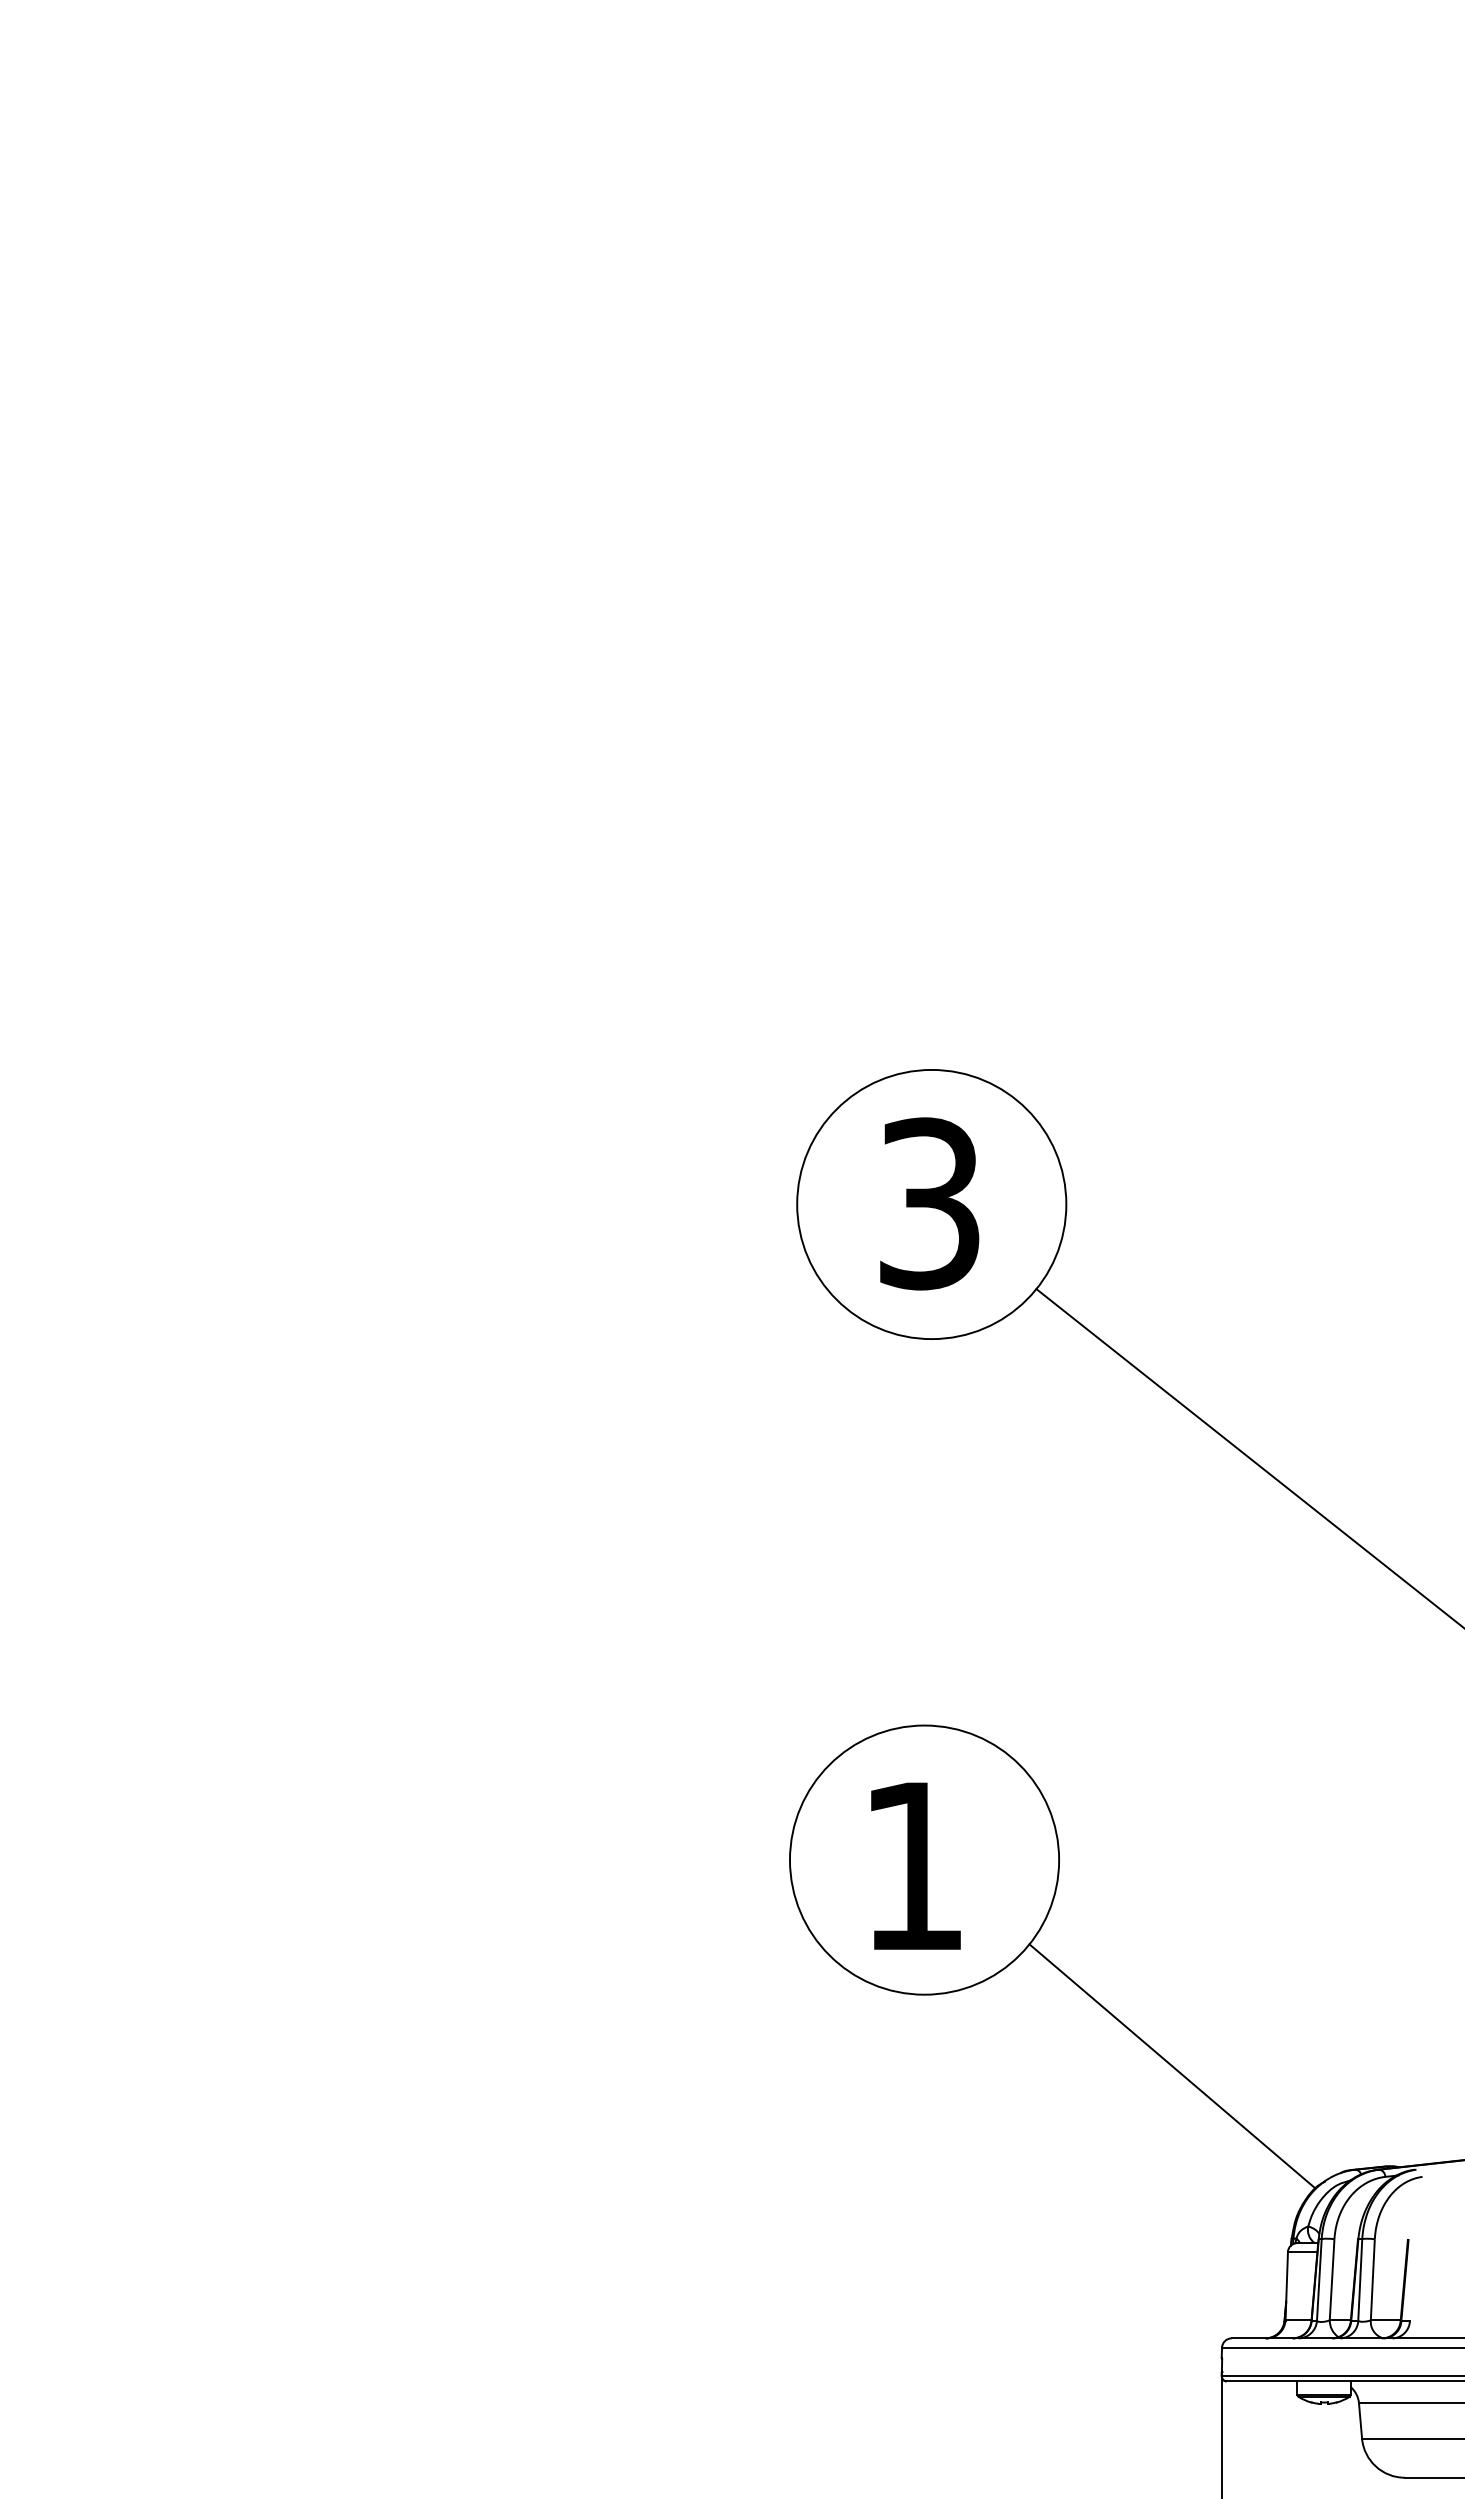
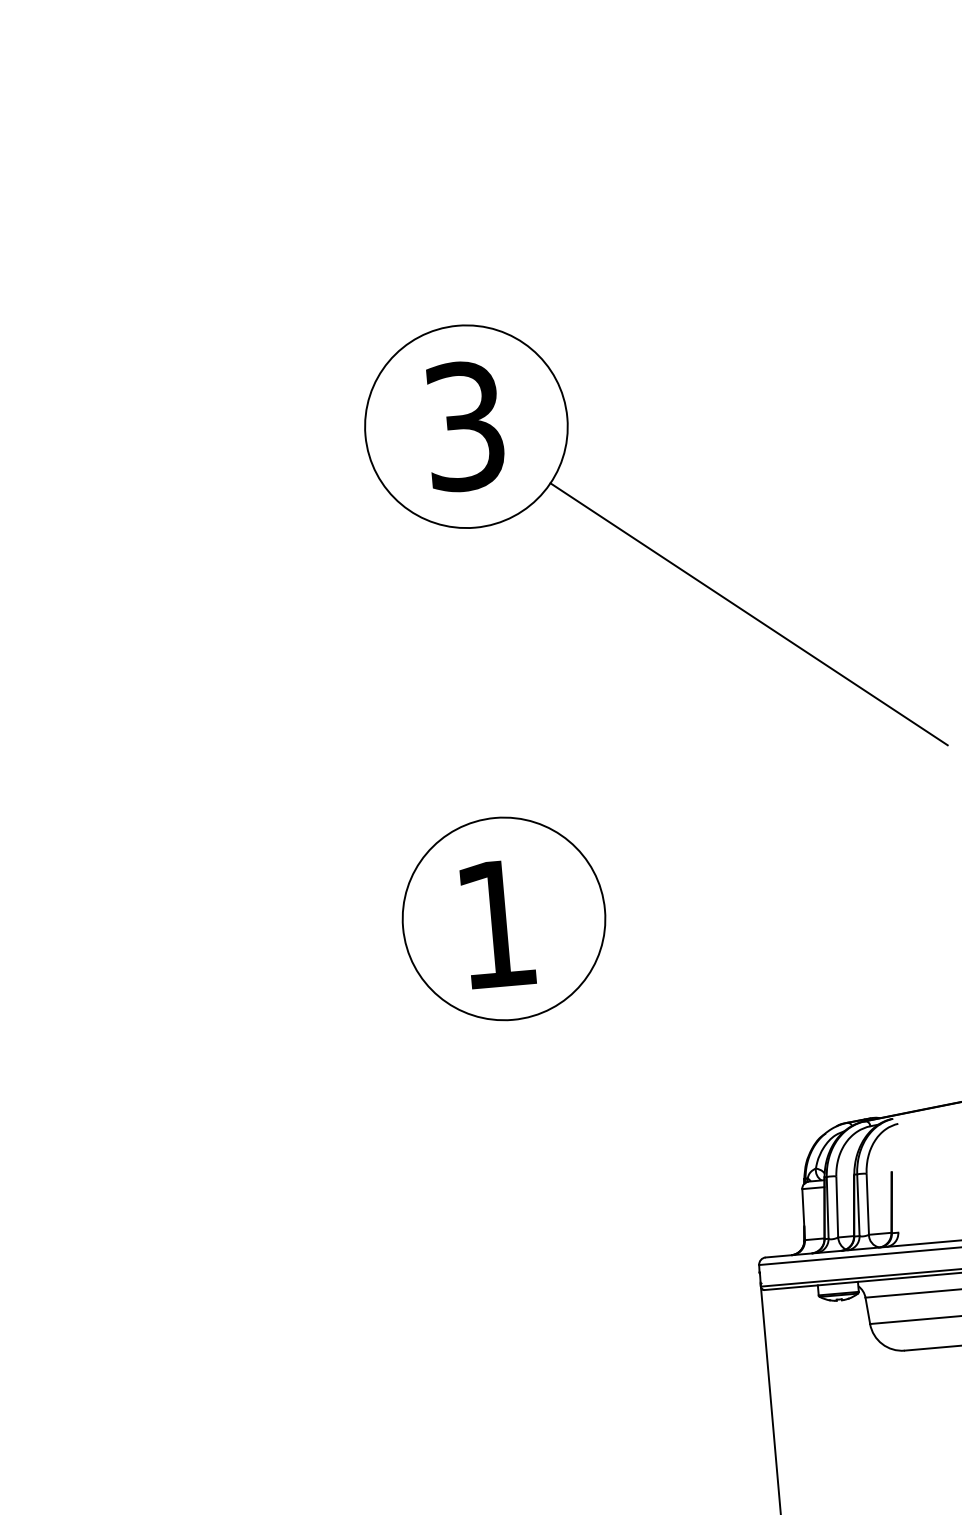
line: (1172, 2066) -> (703, 1057), removed

